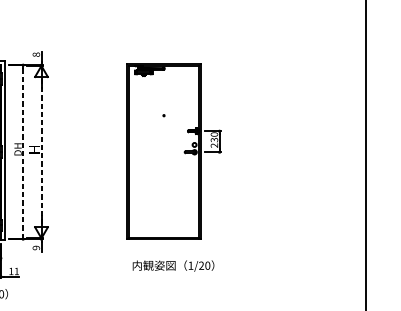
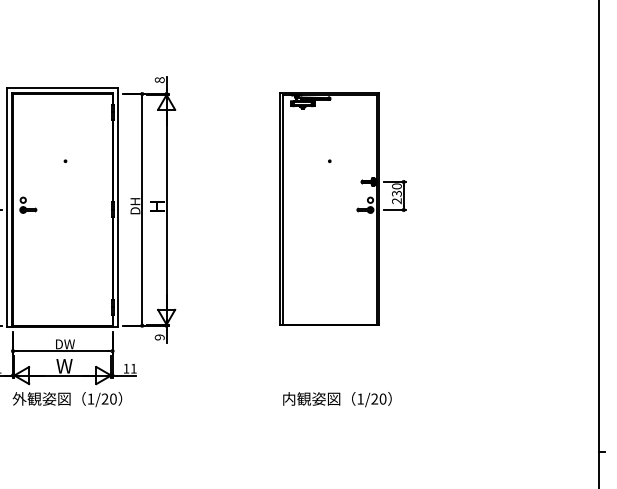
line: (23, 151) -> (142, 209), dashed -> solid
line: (41, 151) -> (166, 209), dashed -> solid
text: (173, 266) -> (337, 399), moved

